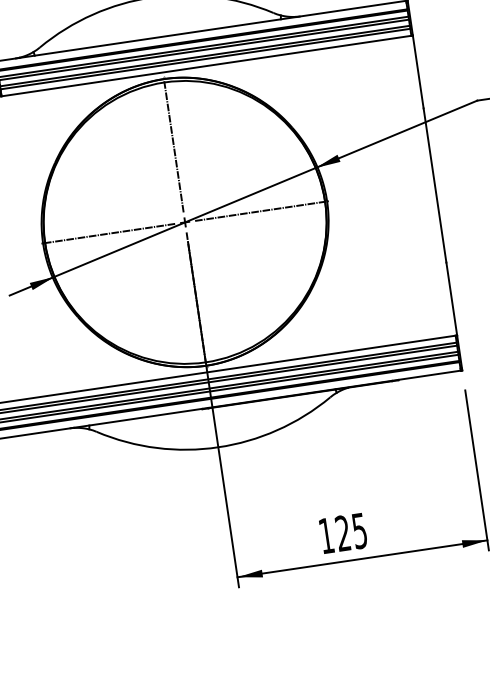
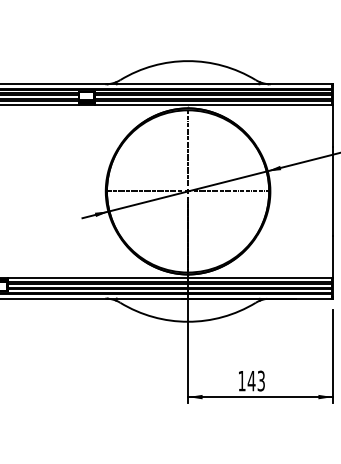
text: (349, 531) -> (255, 380), 125 -> 143

